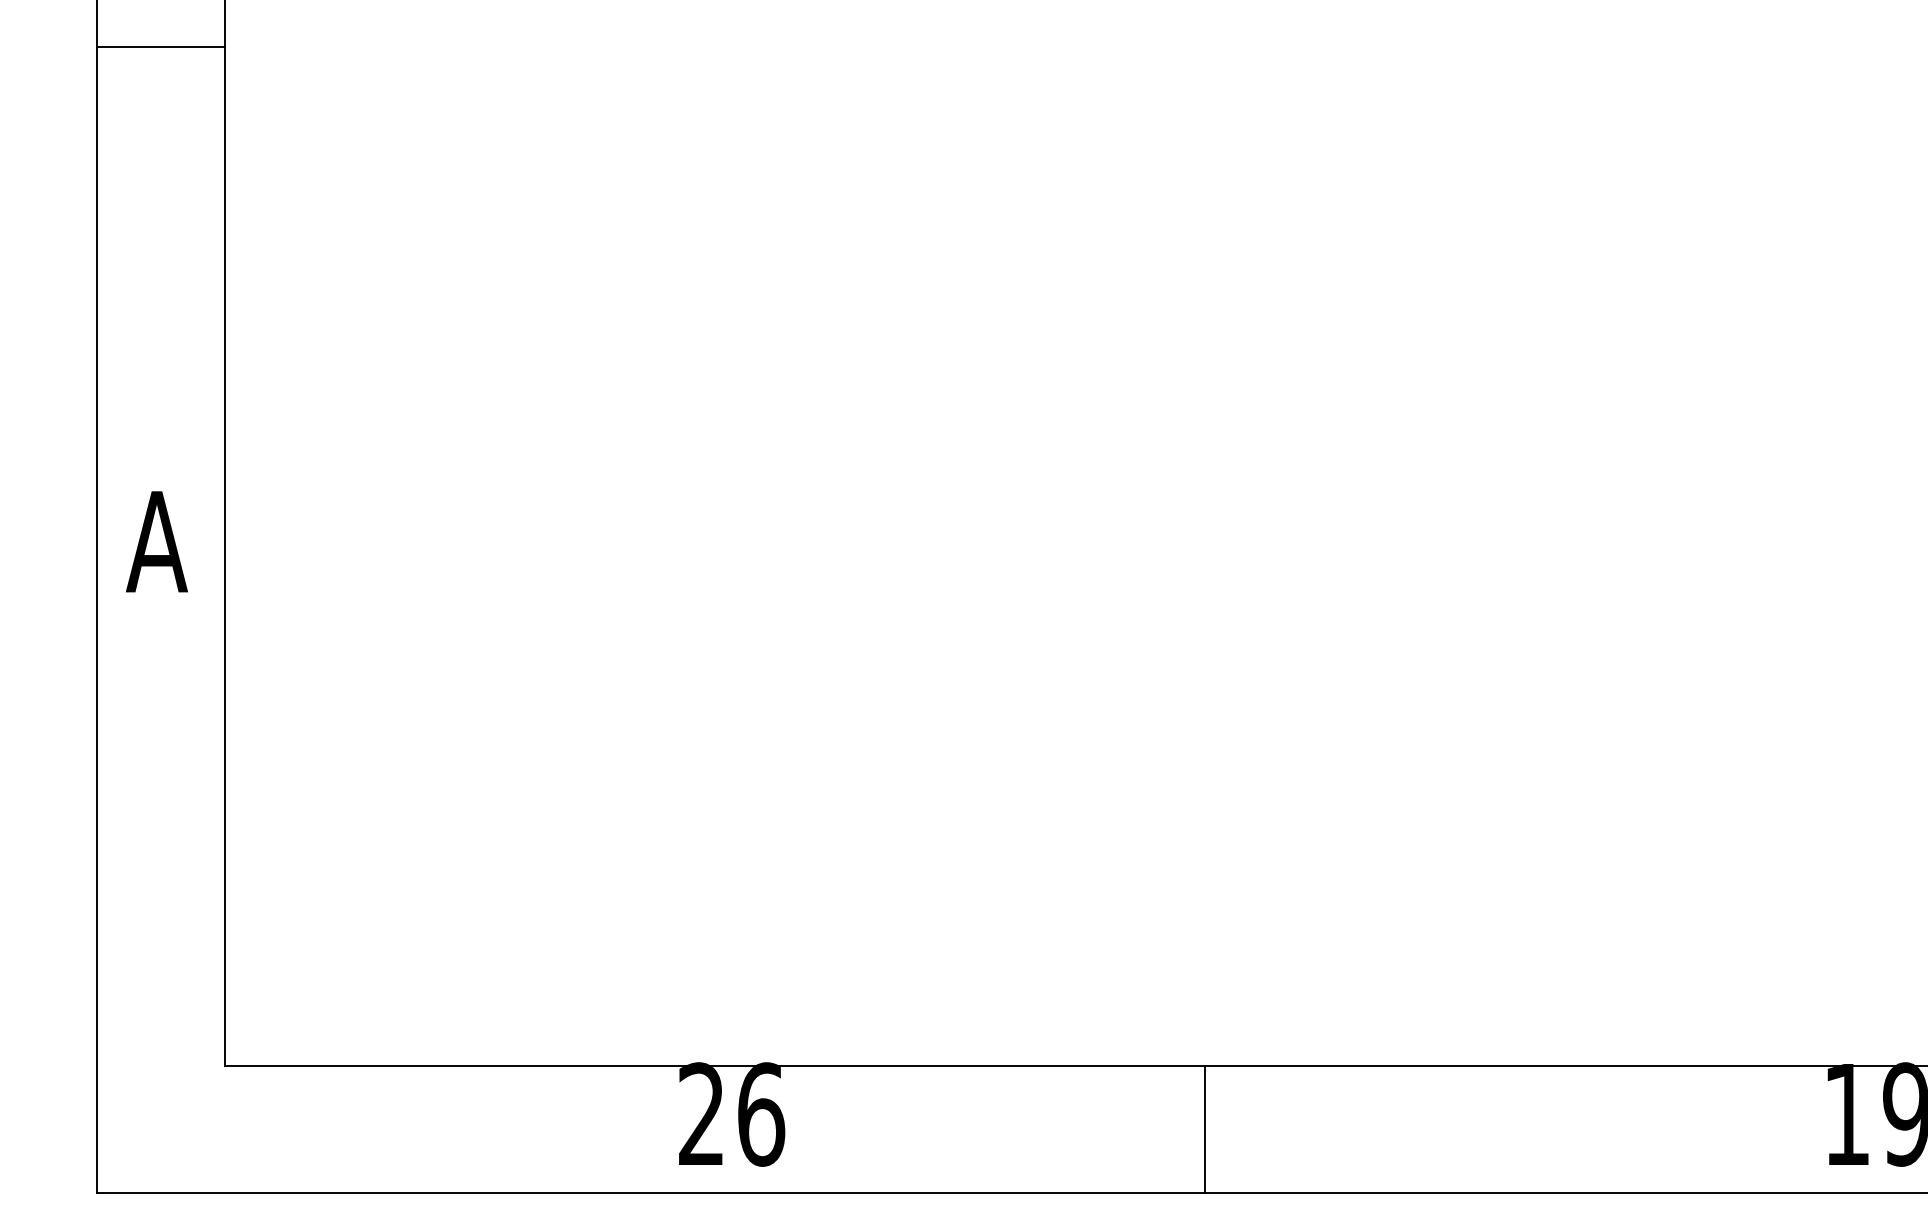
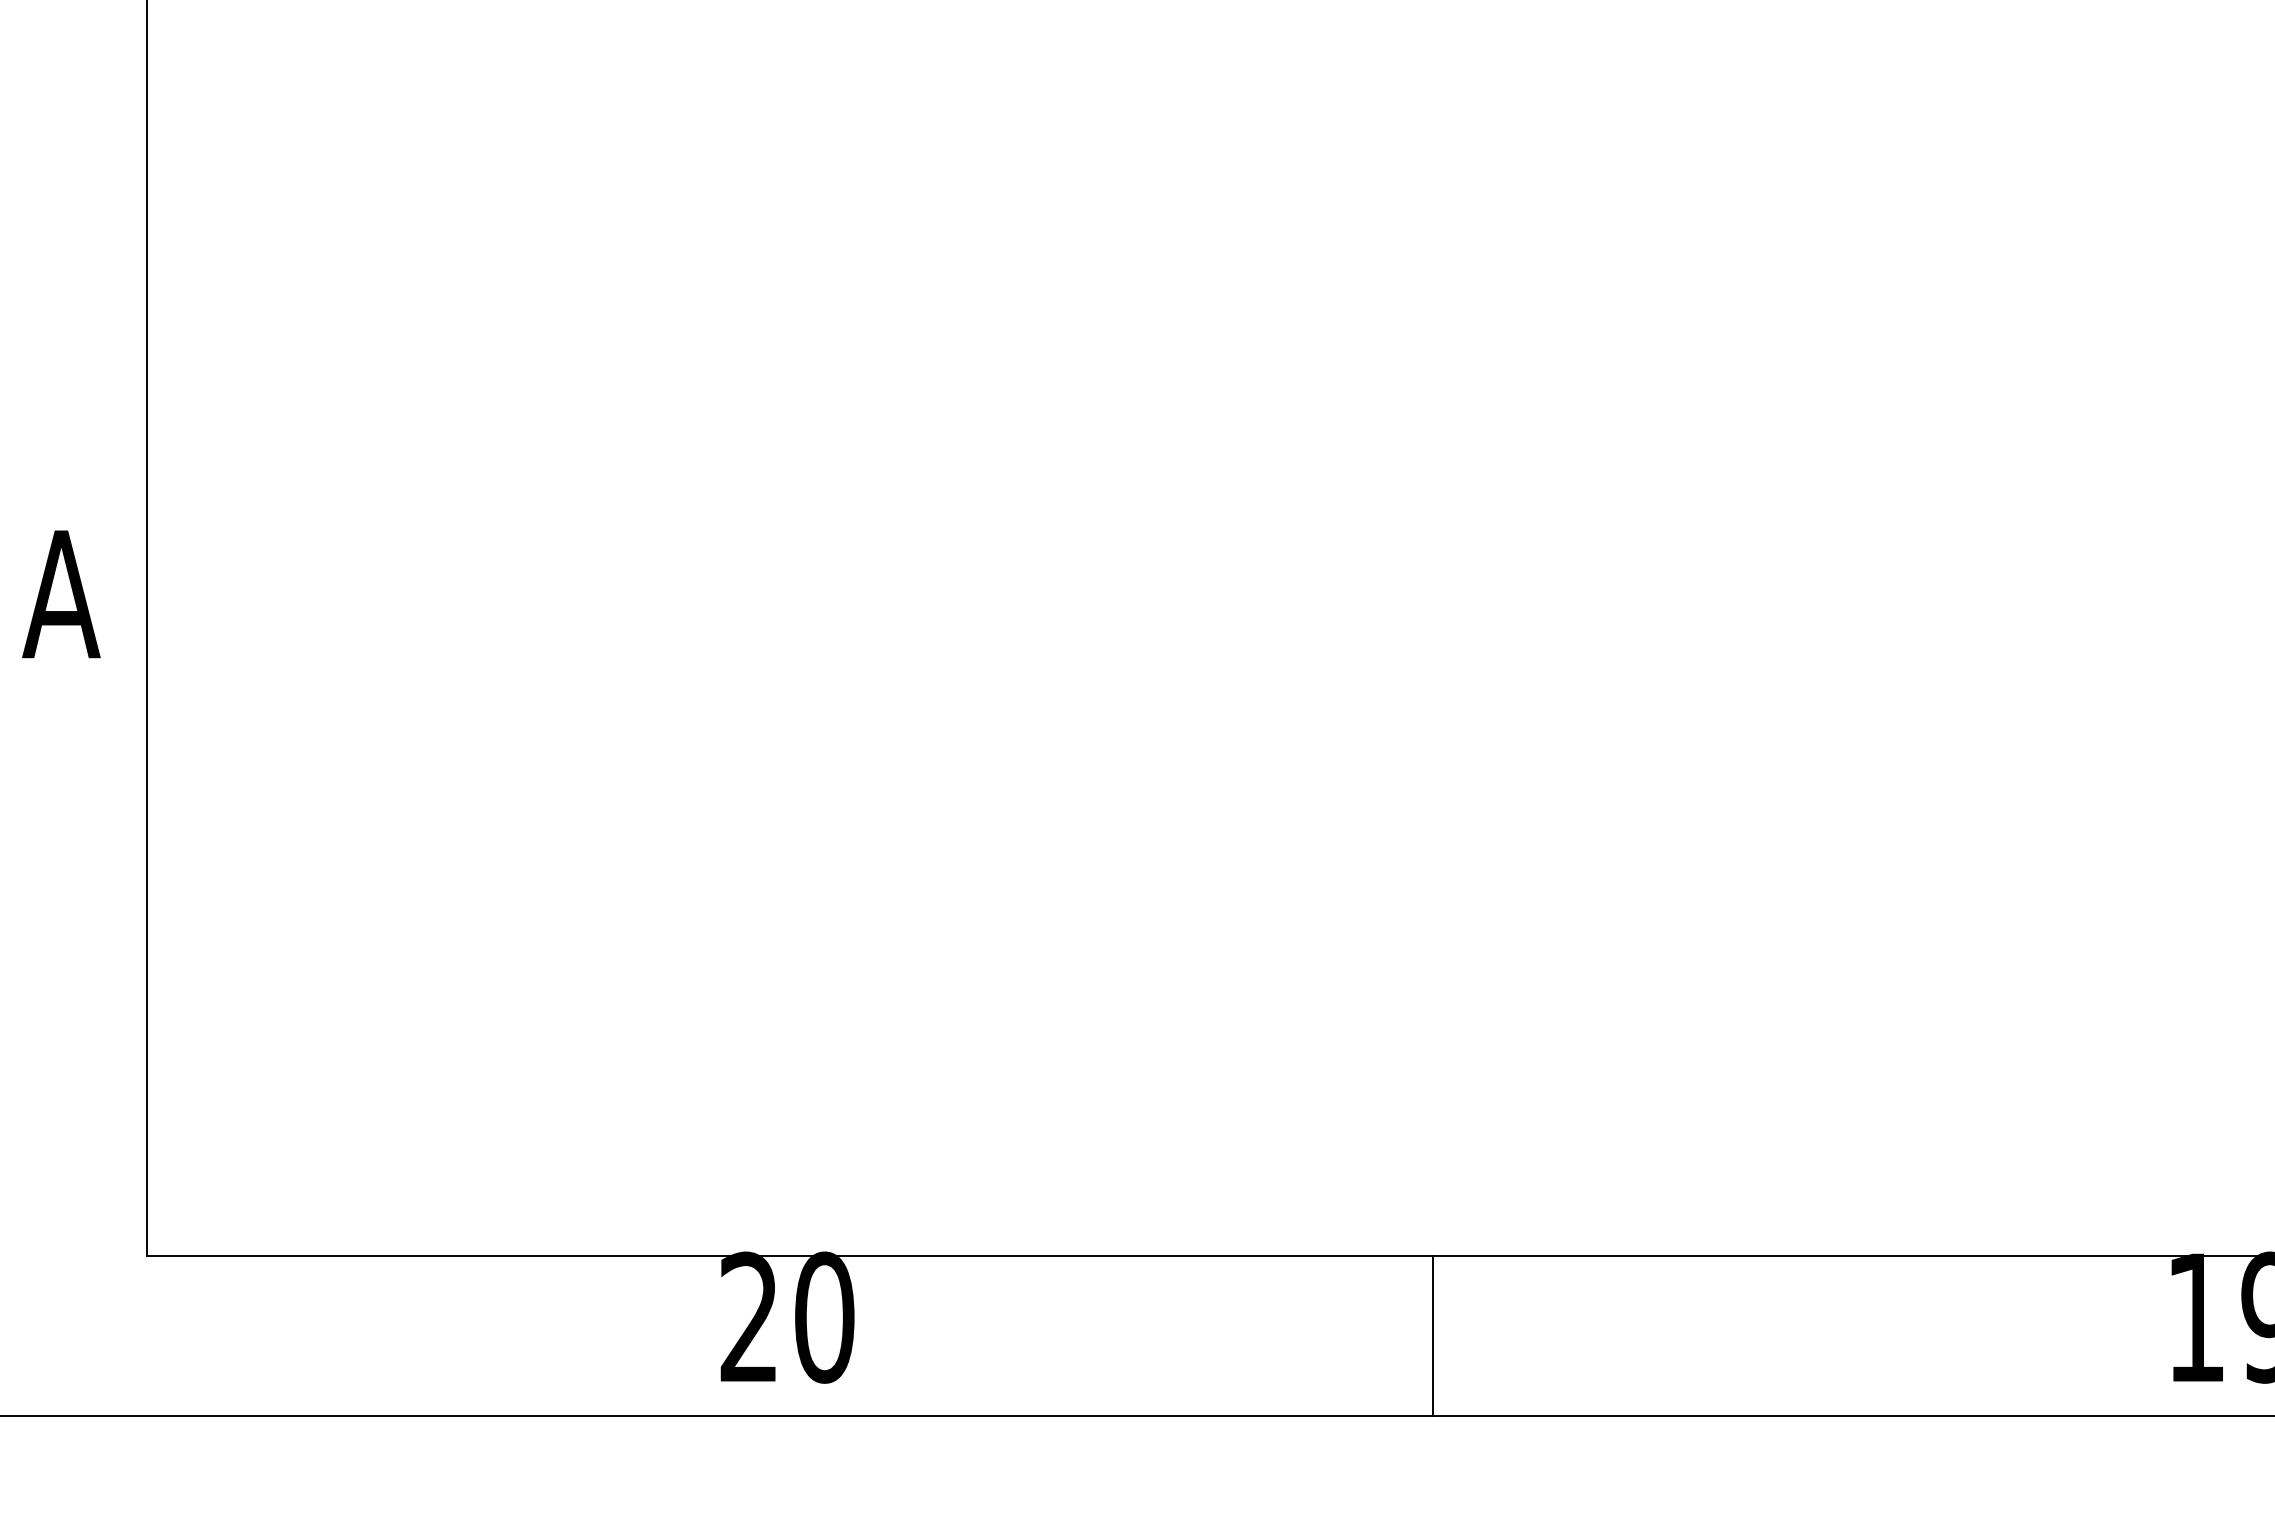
text: (761, 1114) -> (824, 1317), 26 -> 20
line: (1204, 1128) -> (1432, 1335), moved

